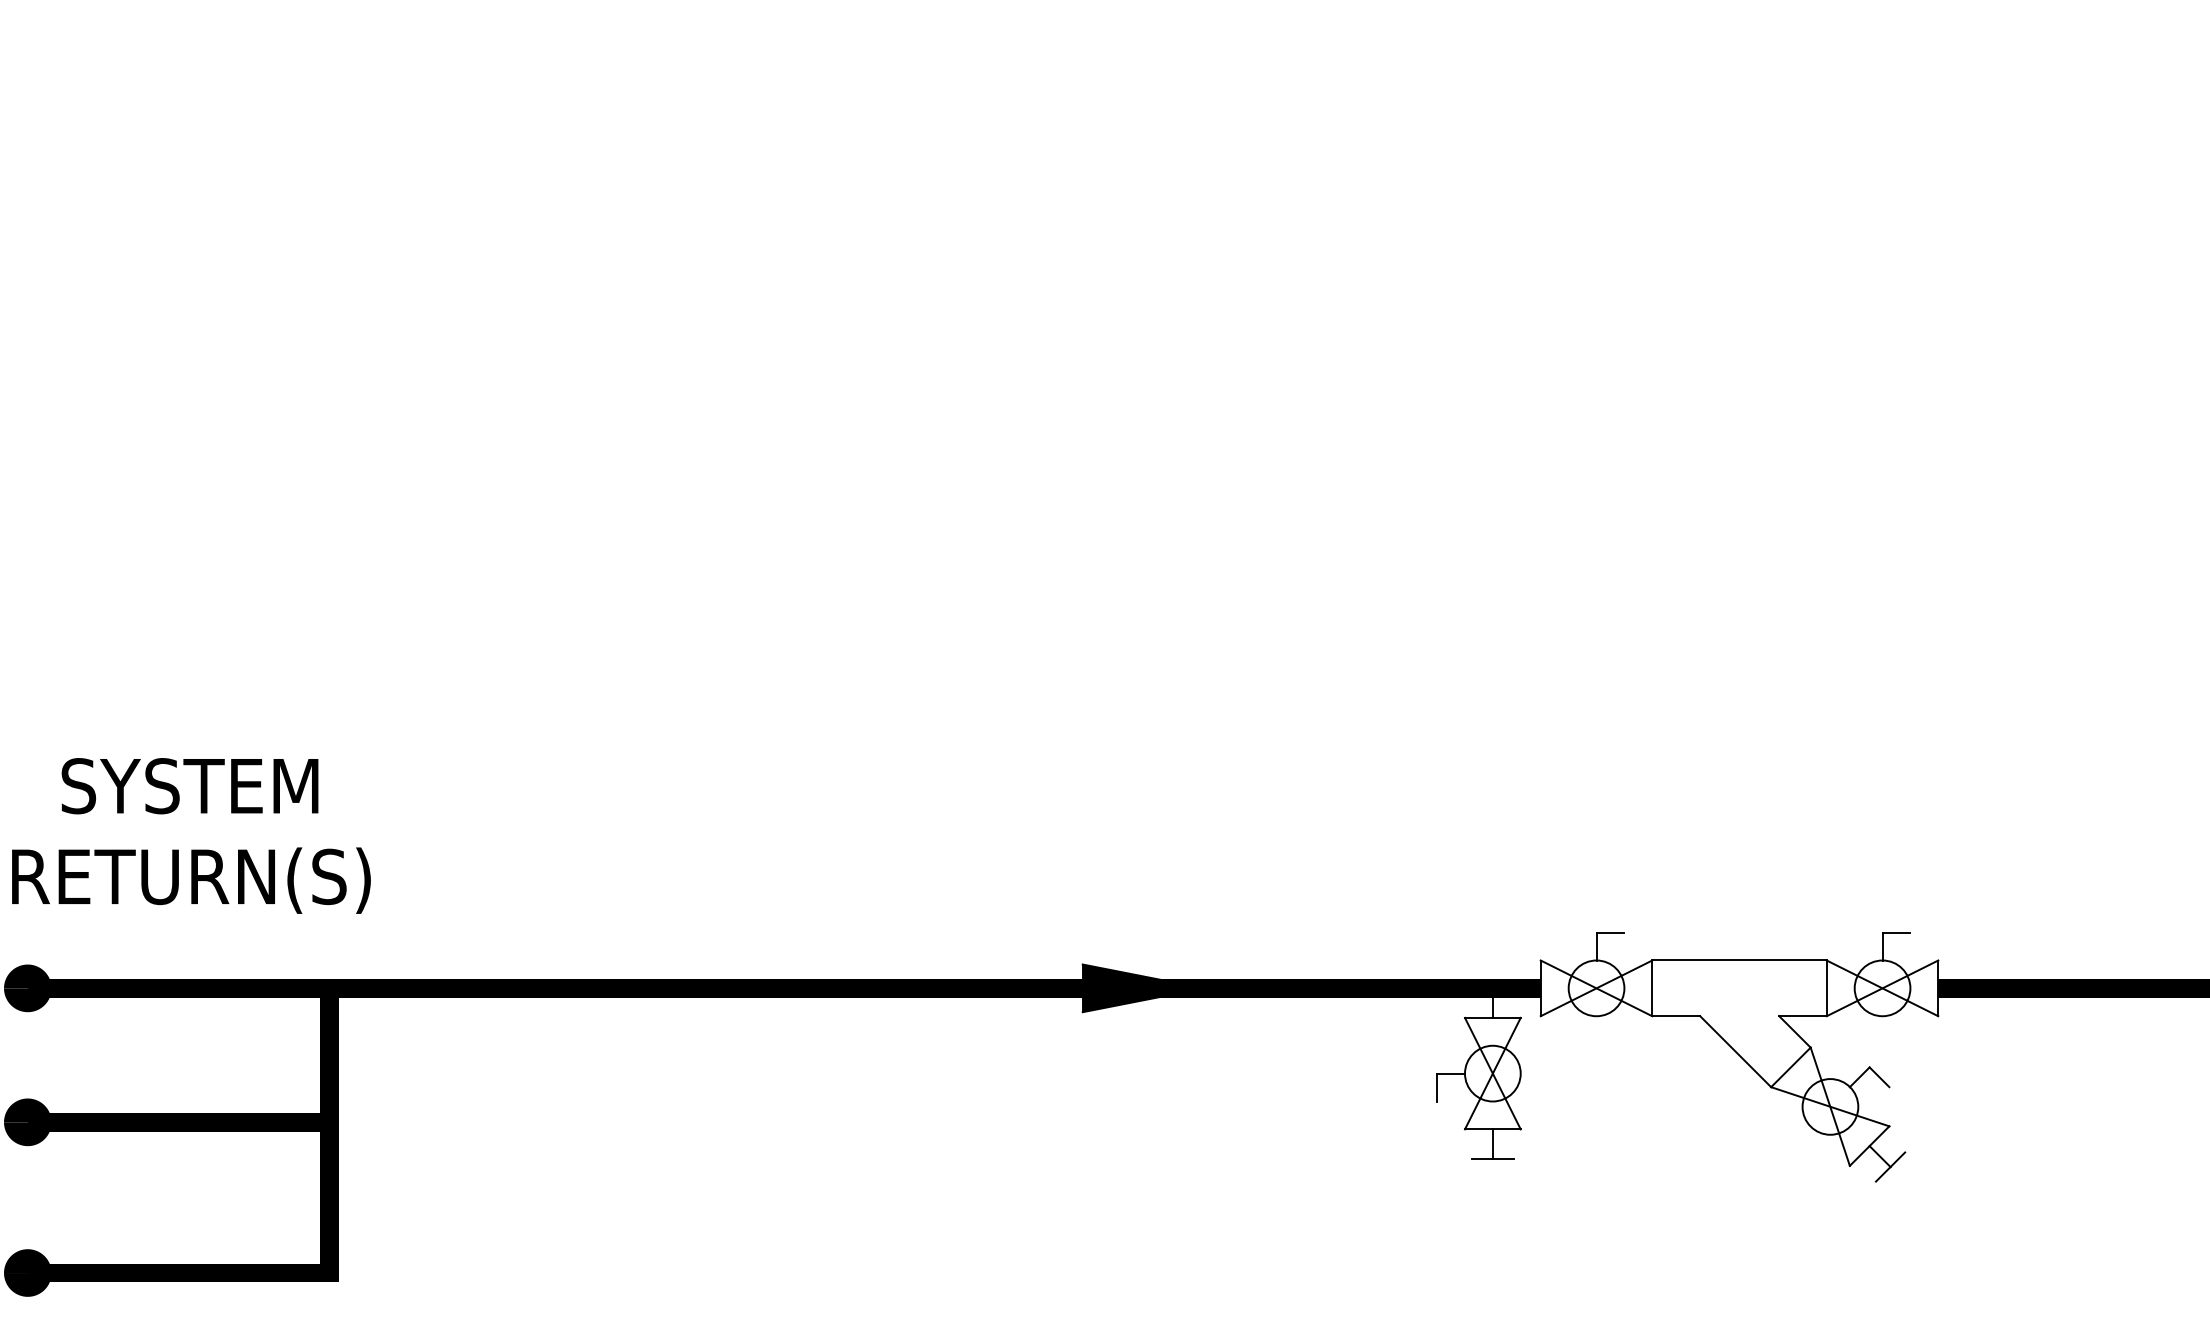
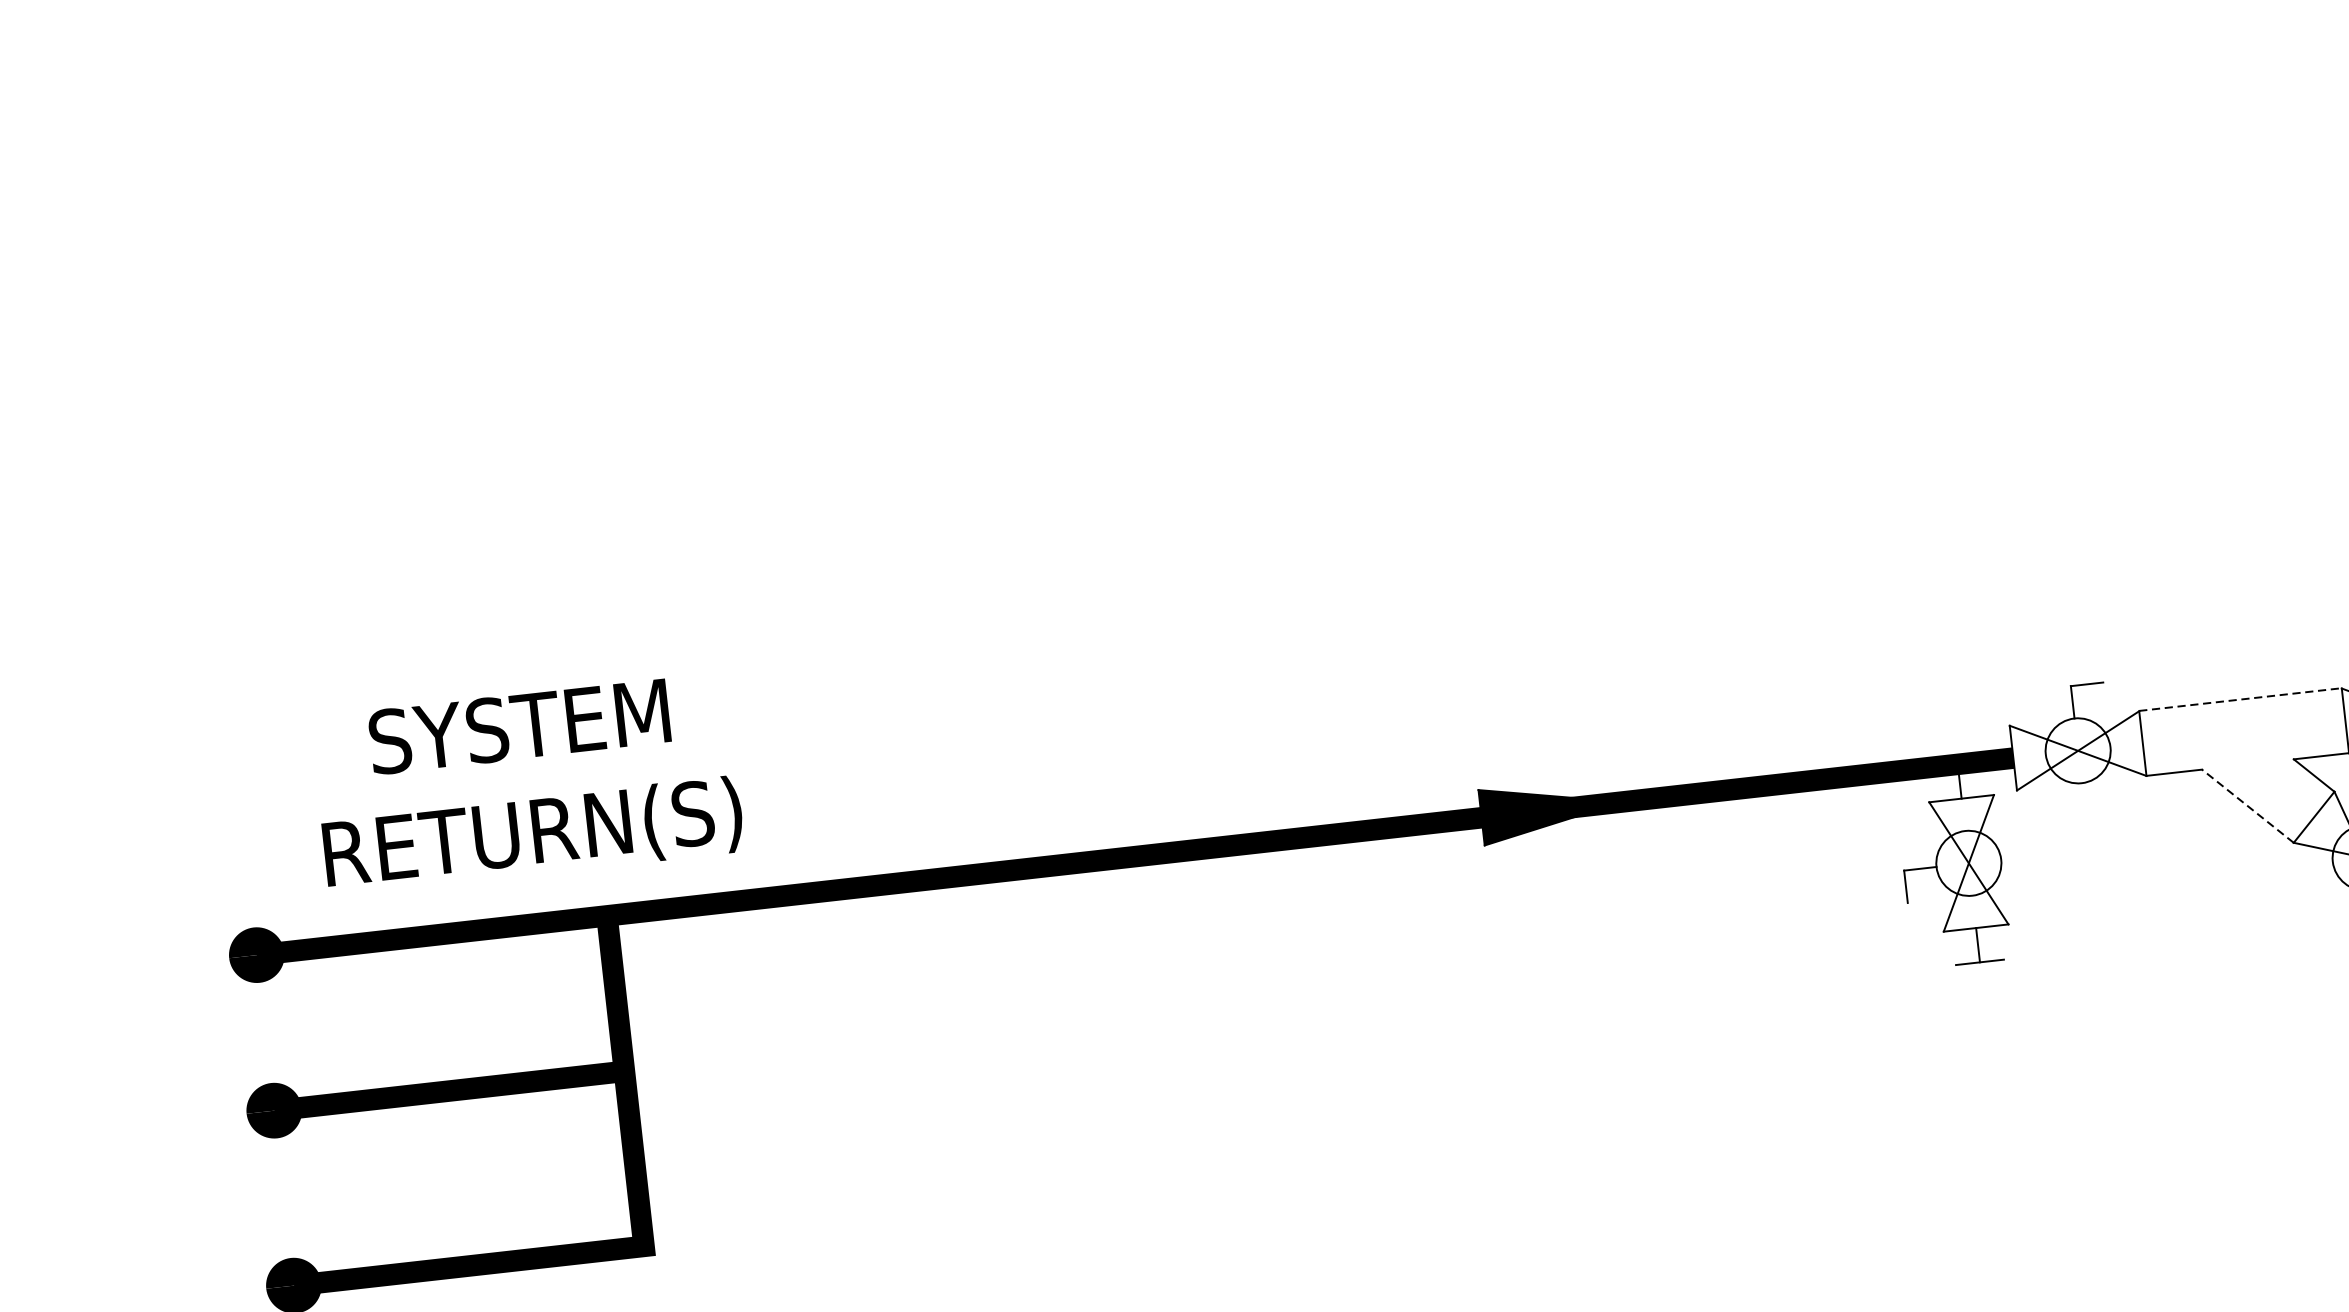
text: (191, 835) -> (527, 783), moved
line: (1740, 960) -> (2241, 699), solid -> dashed
line: (1735, 1051) -> (2247, 806), solid -> dashed

